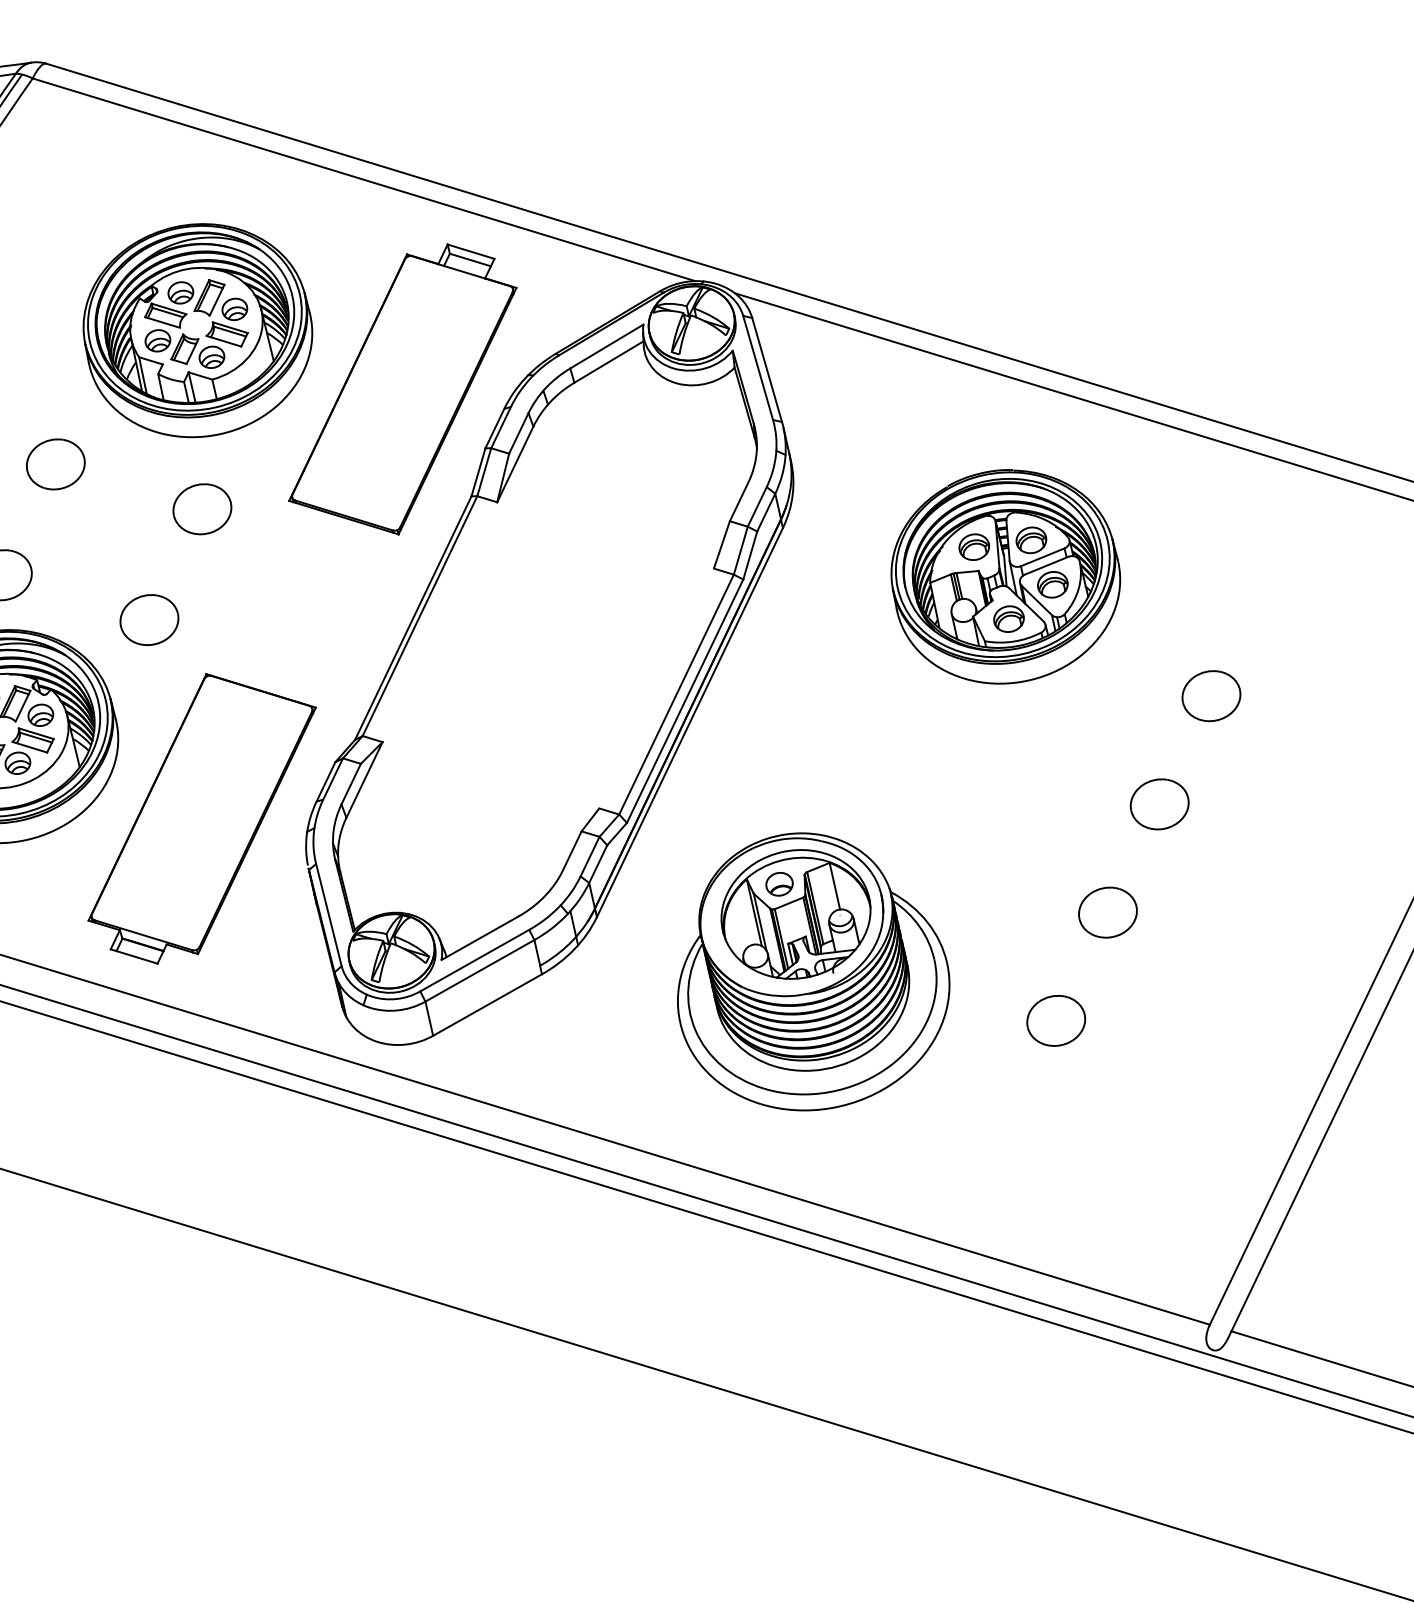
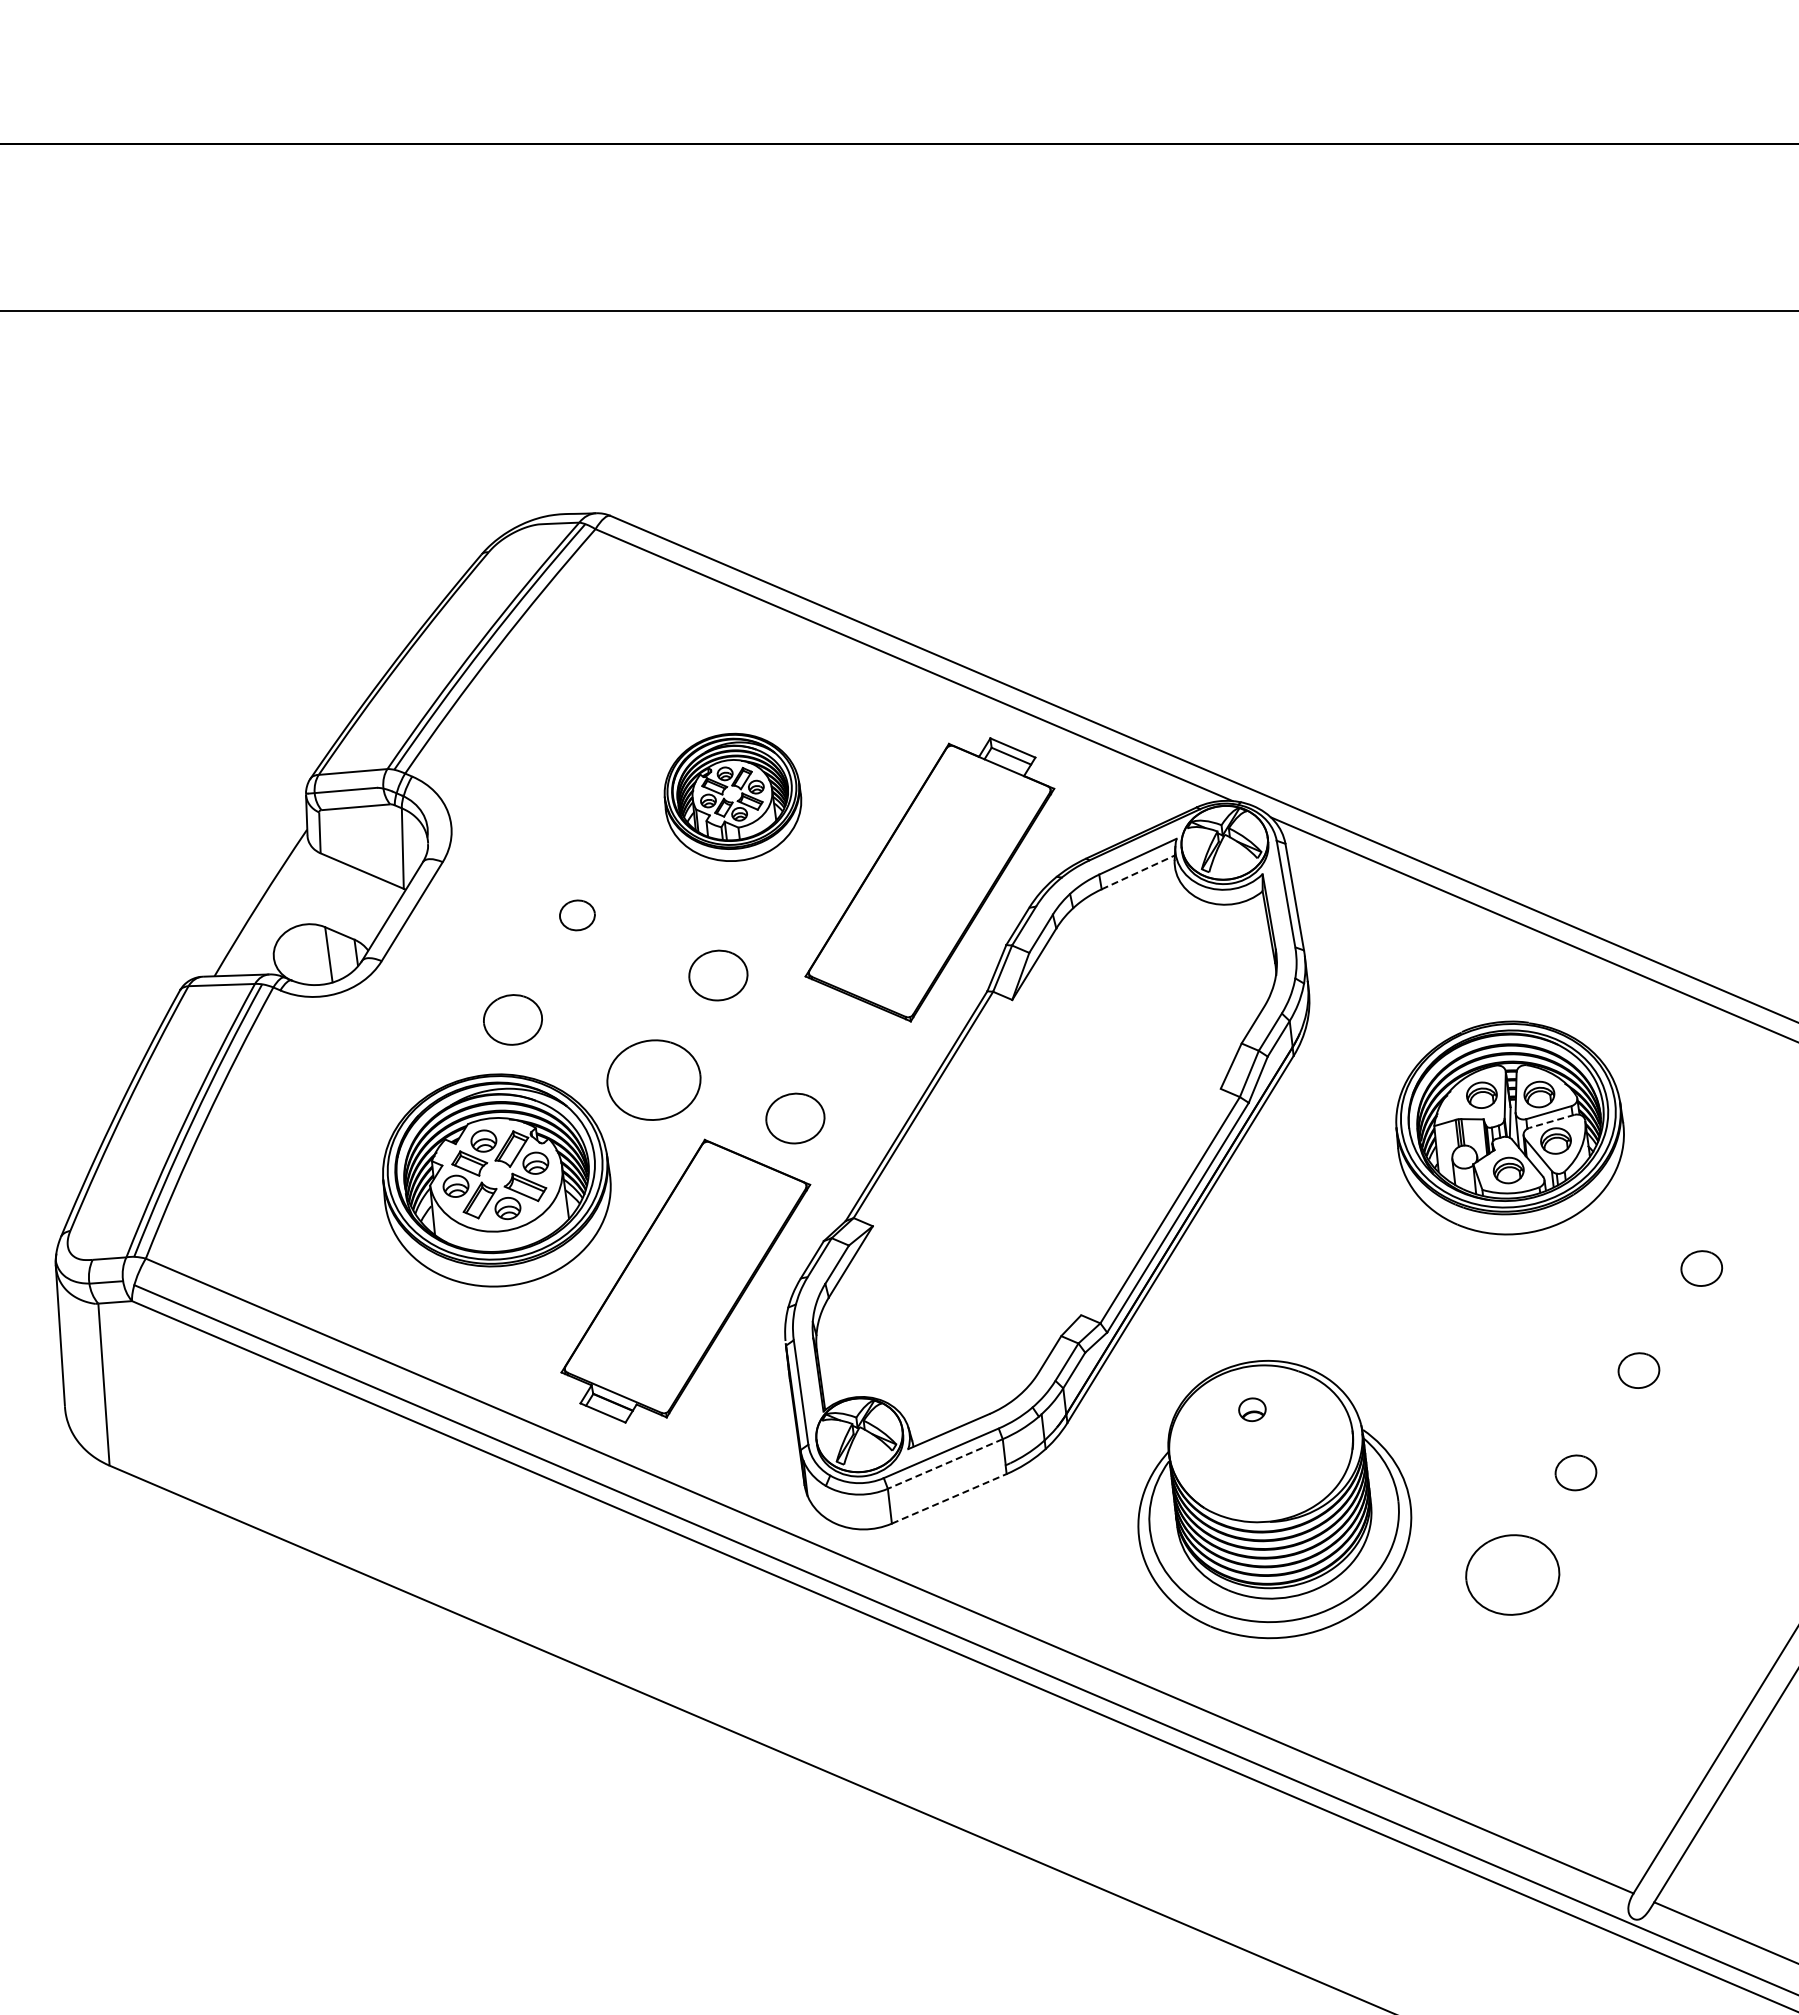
part: (197, 330) -> (732, 797), size x0.6
line: (609, 362) -> (1138, 872), solid -> dashed
part: (55, 464) -> (577, 915), size x0.6
line: (1046, 565) -> (1551, 1121), solid -> dashed
part: (148, 619) -> (653, 1079), size x1.6
part: (294, 643) -> (795, 1118), added
part: (1211, 696) -> (1701, 1268), size x0.7
part: (1159, 804) -> (1638, 1370), size x0.7
part: (1107, 912) -> (1575, 1472), size x0.7
part: (795, 914) -> (1265, 1441), removed
line: (480, 970) -> (945, 1463), solid -> dashed
line: (487, 1004) -> (949, 1498), solid -> dashed
part: (1056, 1020) -> (1513, 1574), size x1.6

